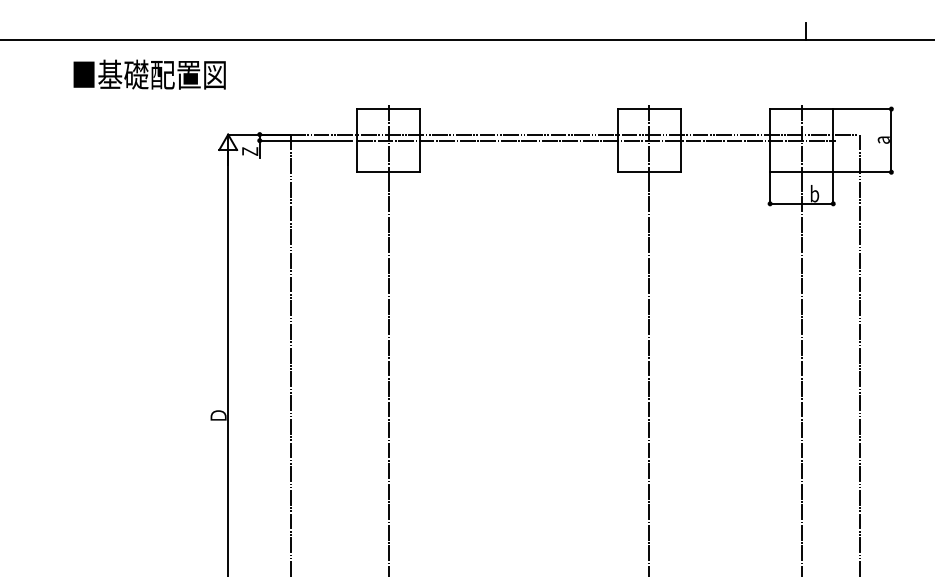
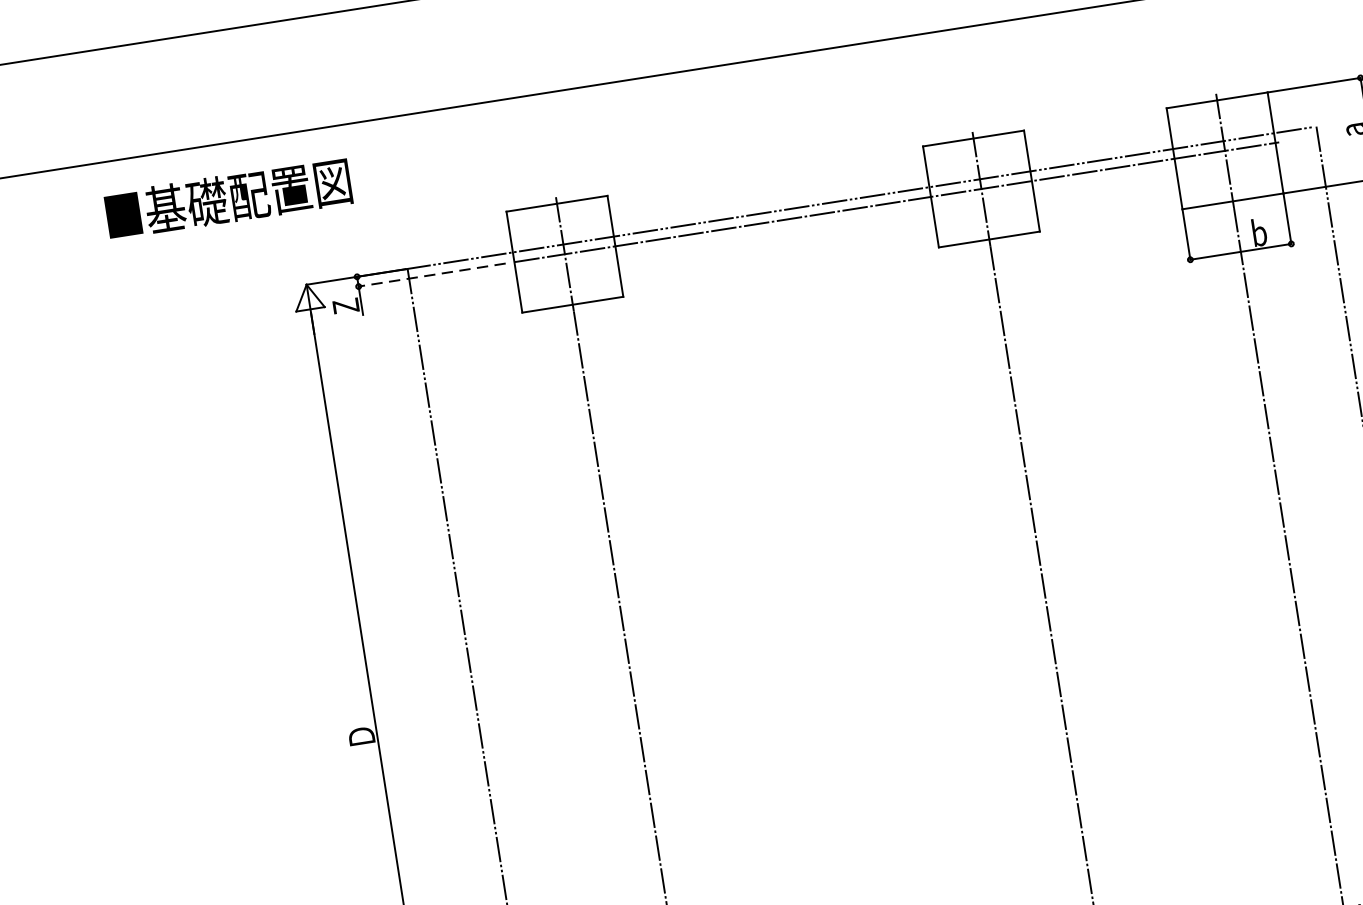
text: (149, 74) -> (228, 198), moved
line: (305, 140) -> (431, 274), solid -> dashed

